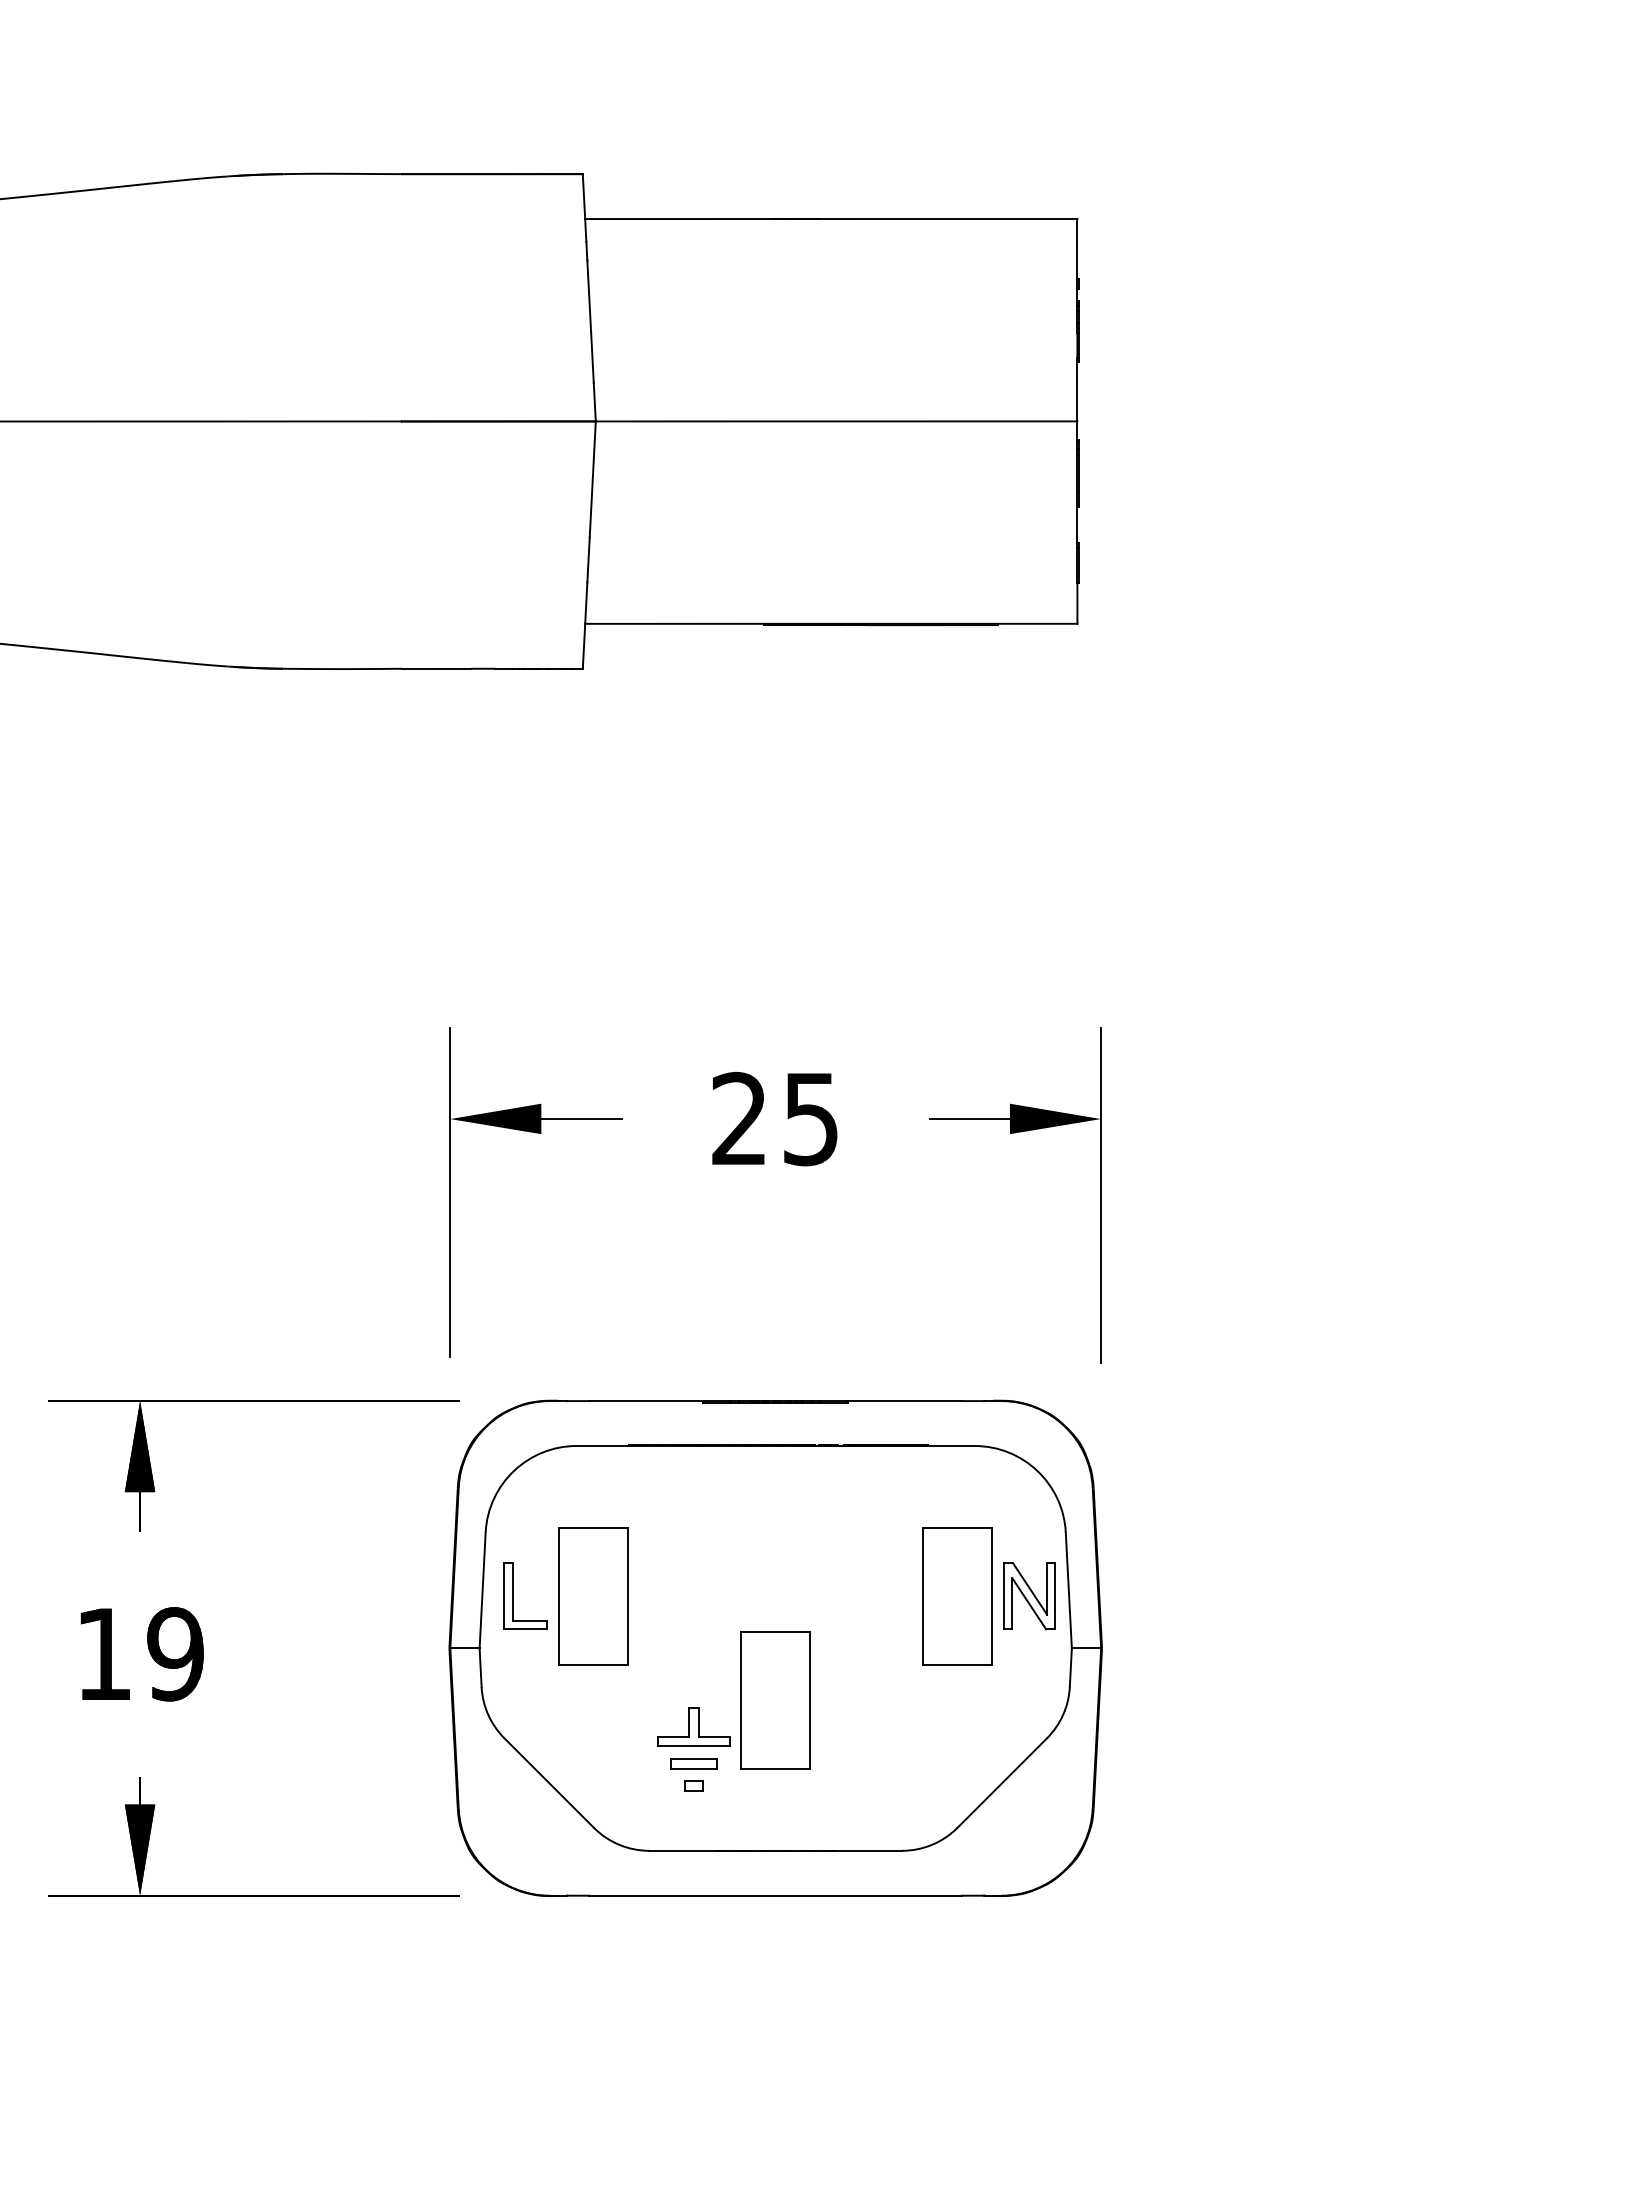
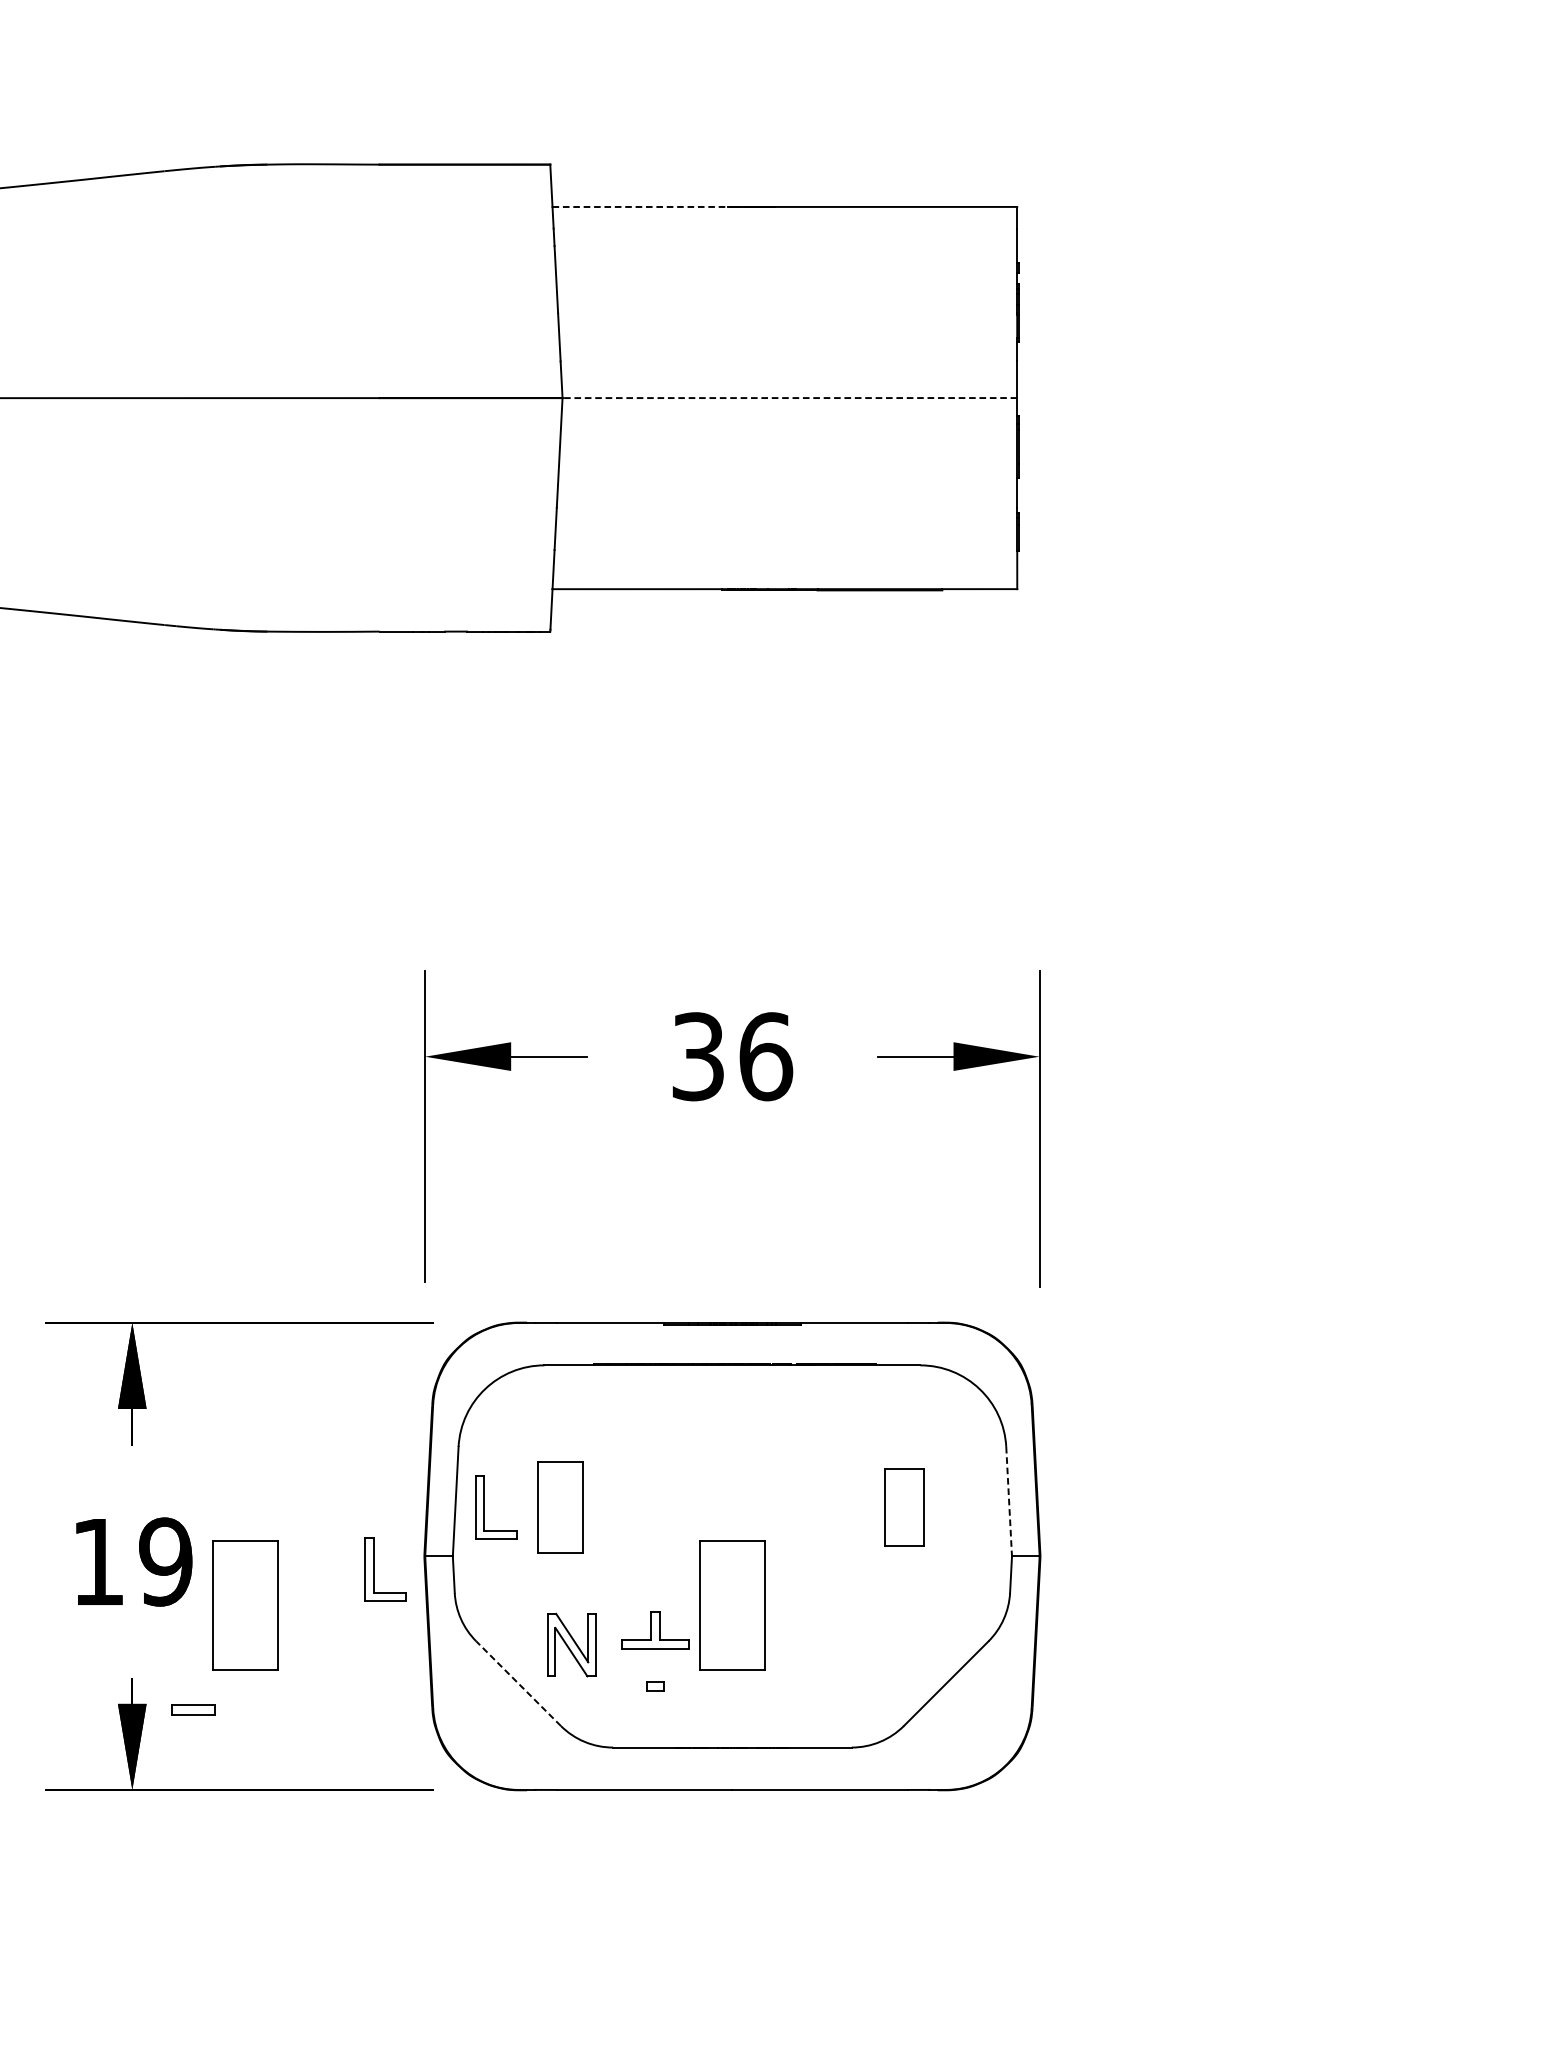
line: (677, 219) -> (639, 207), solid -> dashed
line: (836, 421) -> (789, 398), solid -> dashed
text: (776, 1118) -> (733, 1056), 25 -> 36
line: (1068, 1590) -> (1008, 1501), solid -> dashed
part: (593, 1596) -> (560, 1507), size x0.7
part: (957, 1596) -> (904, 1507), size x0.6
part: (1029, 1596) -> (571, 1645), moved
part: (396, 1661) -> (374, 1568), added
part: (259, 1700) -> (245, 1605), added
part: (693, 1763) -> (193, 1709), moved
line: (548, 1782) -> (517, 1683), solid -> dashed

